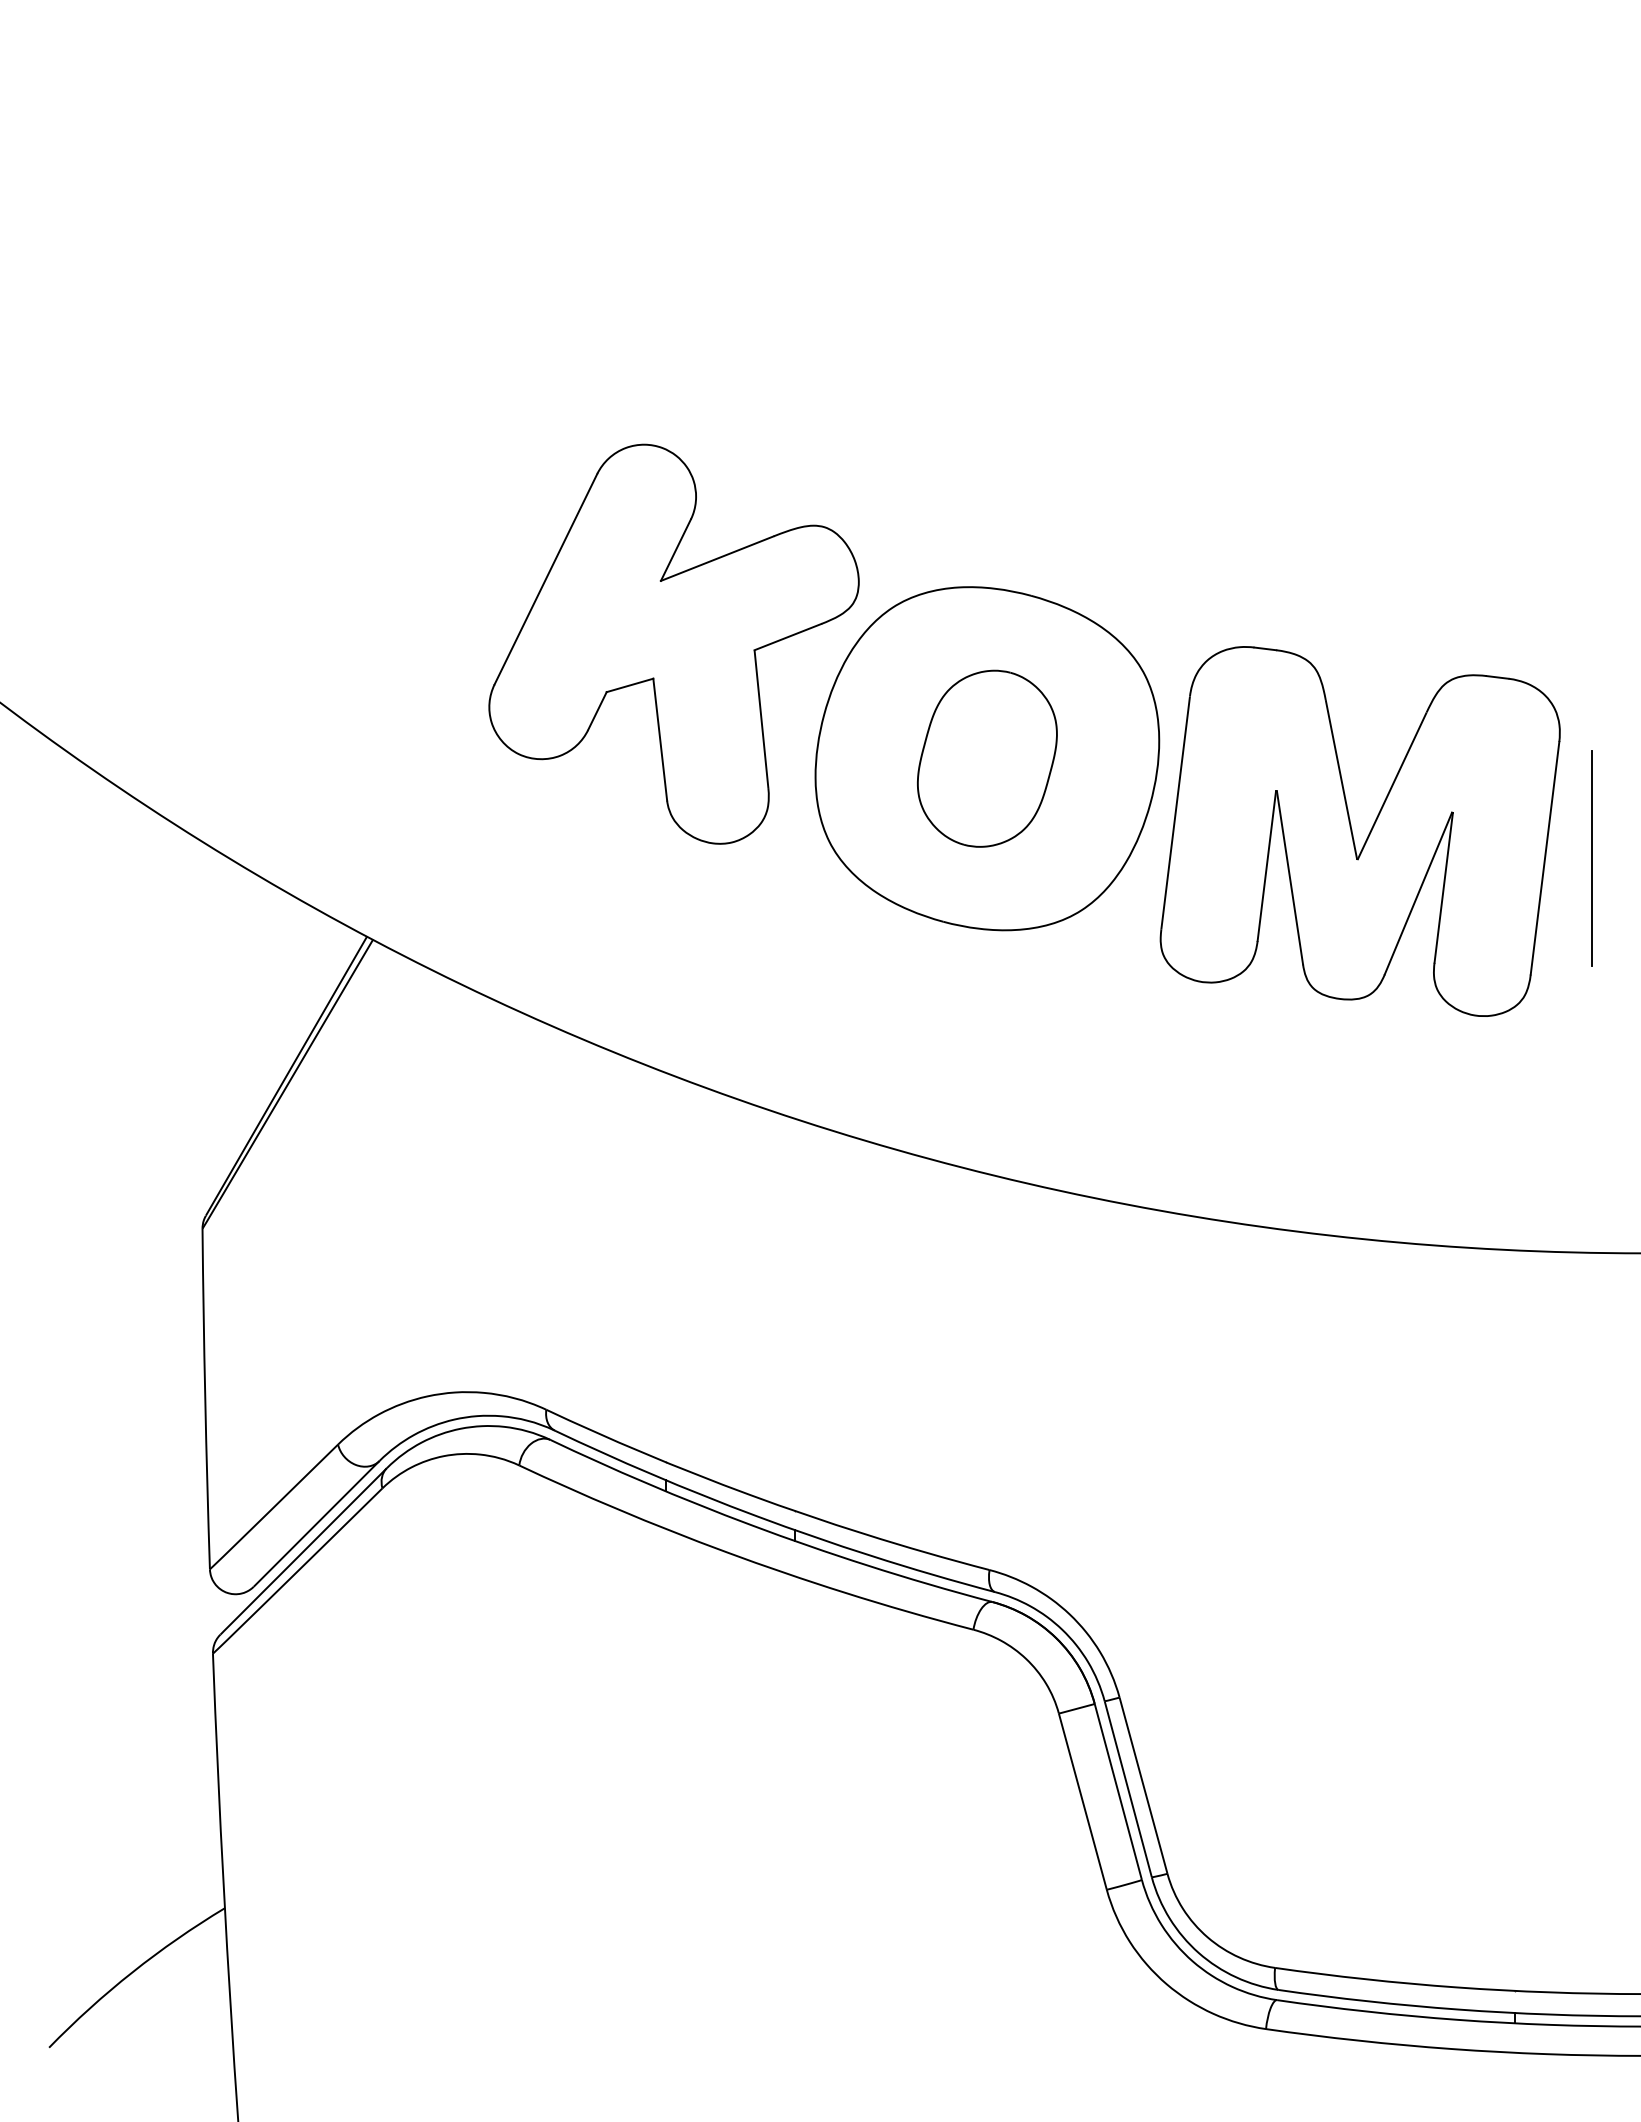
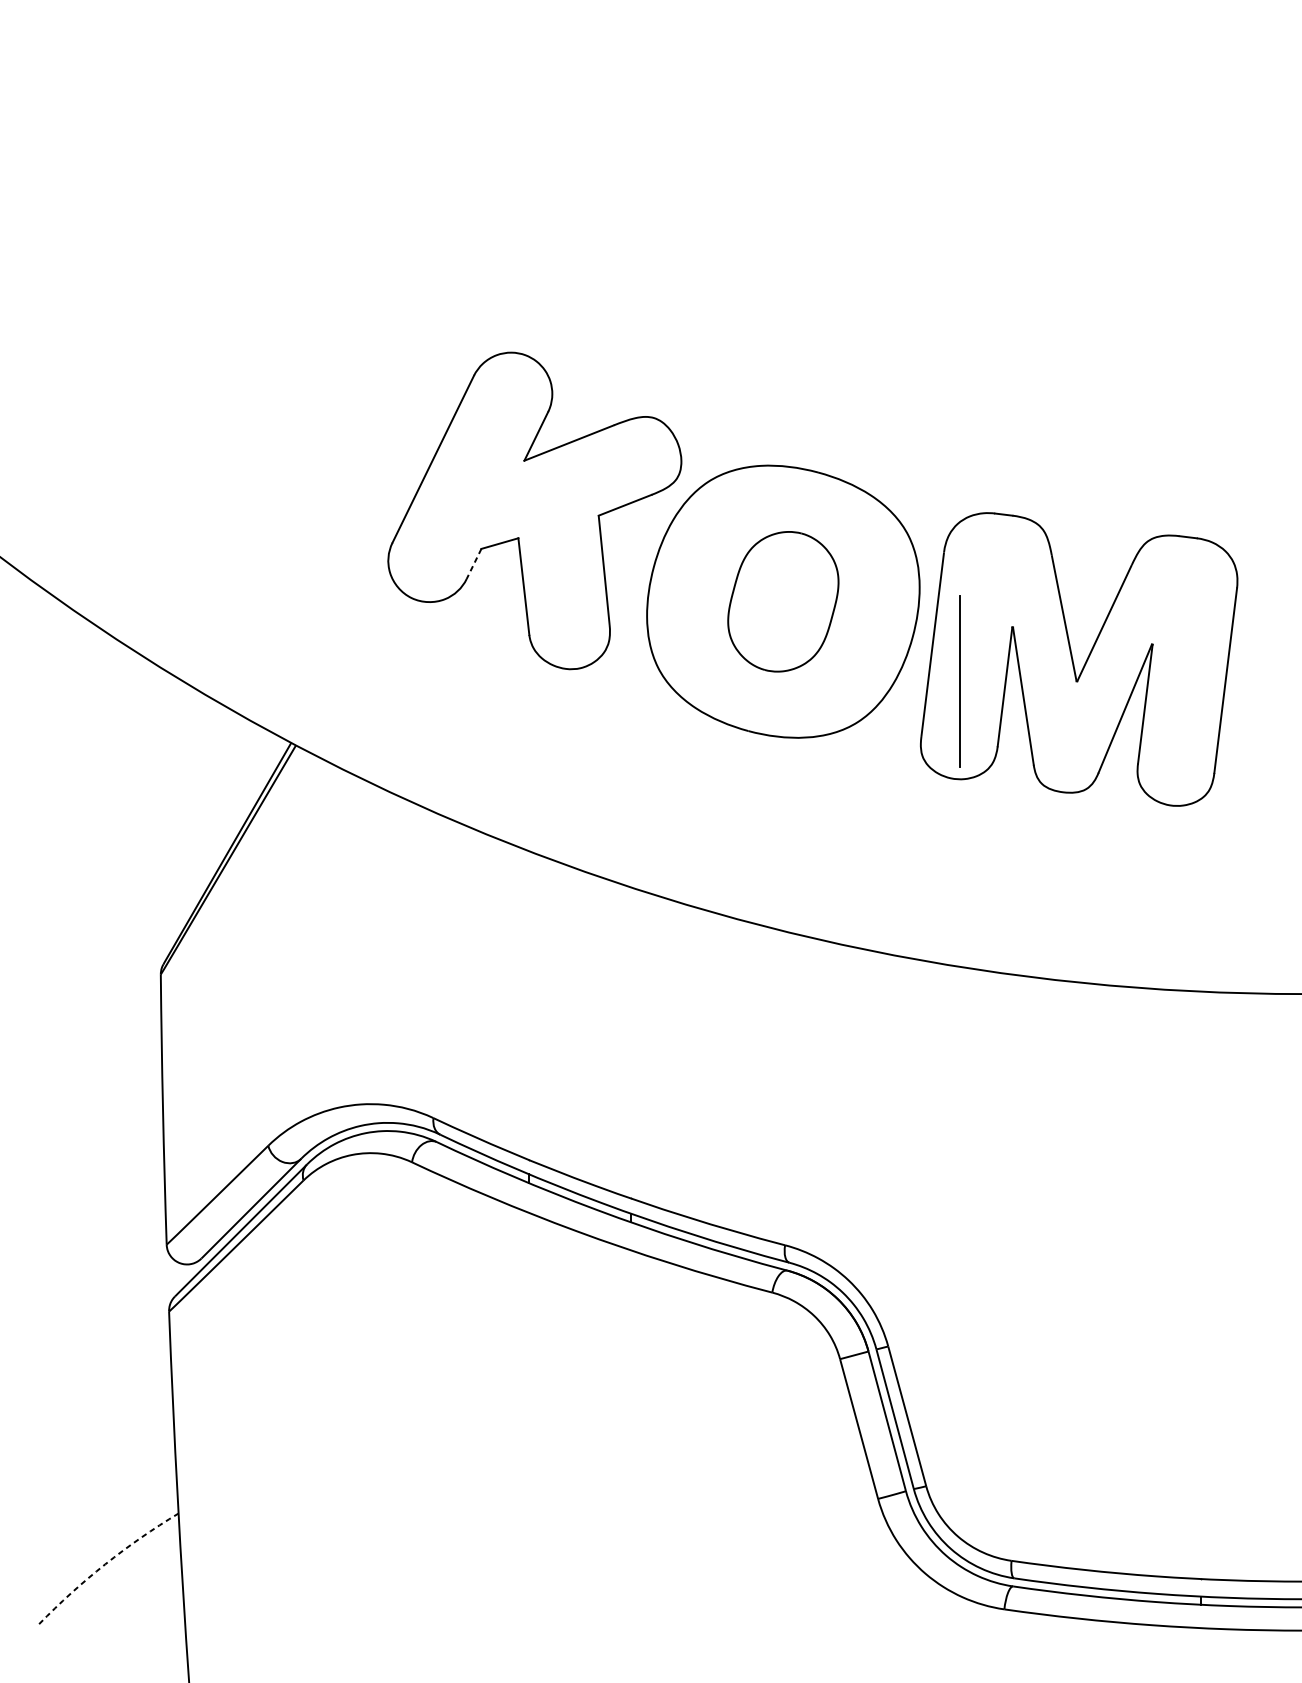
line: (597, 711) -> (474, 564), solid -> dashed
line: (1591, 858) -> (959, 680), moved
arc: (132, 1972) -> (105, 1564), solid -> dashed

